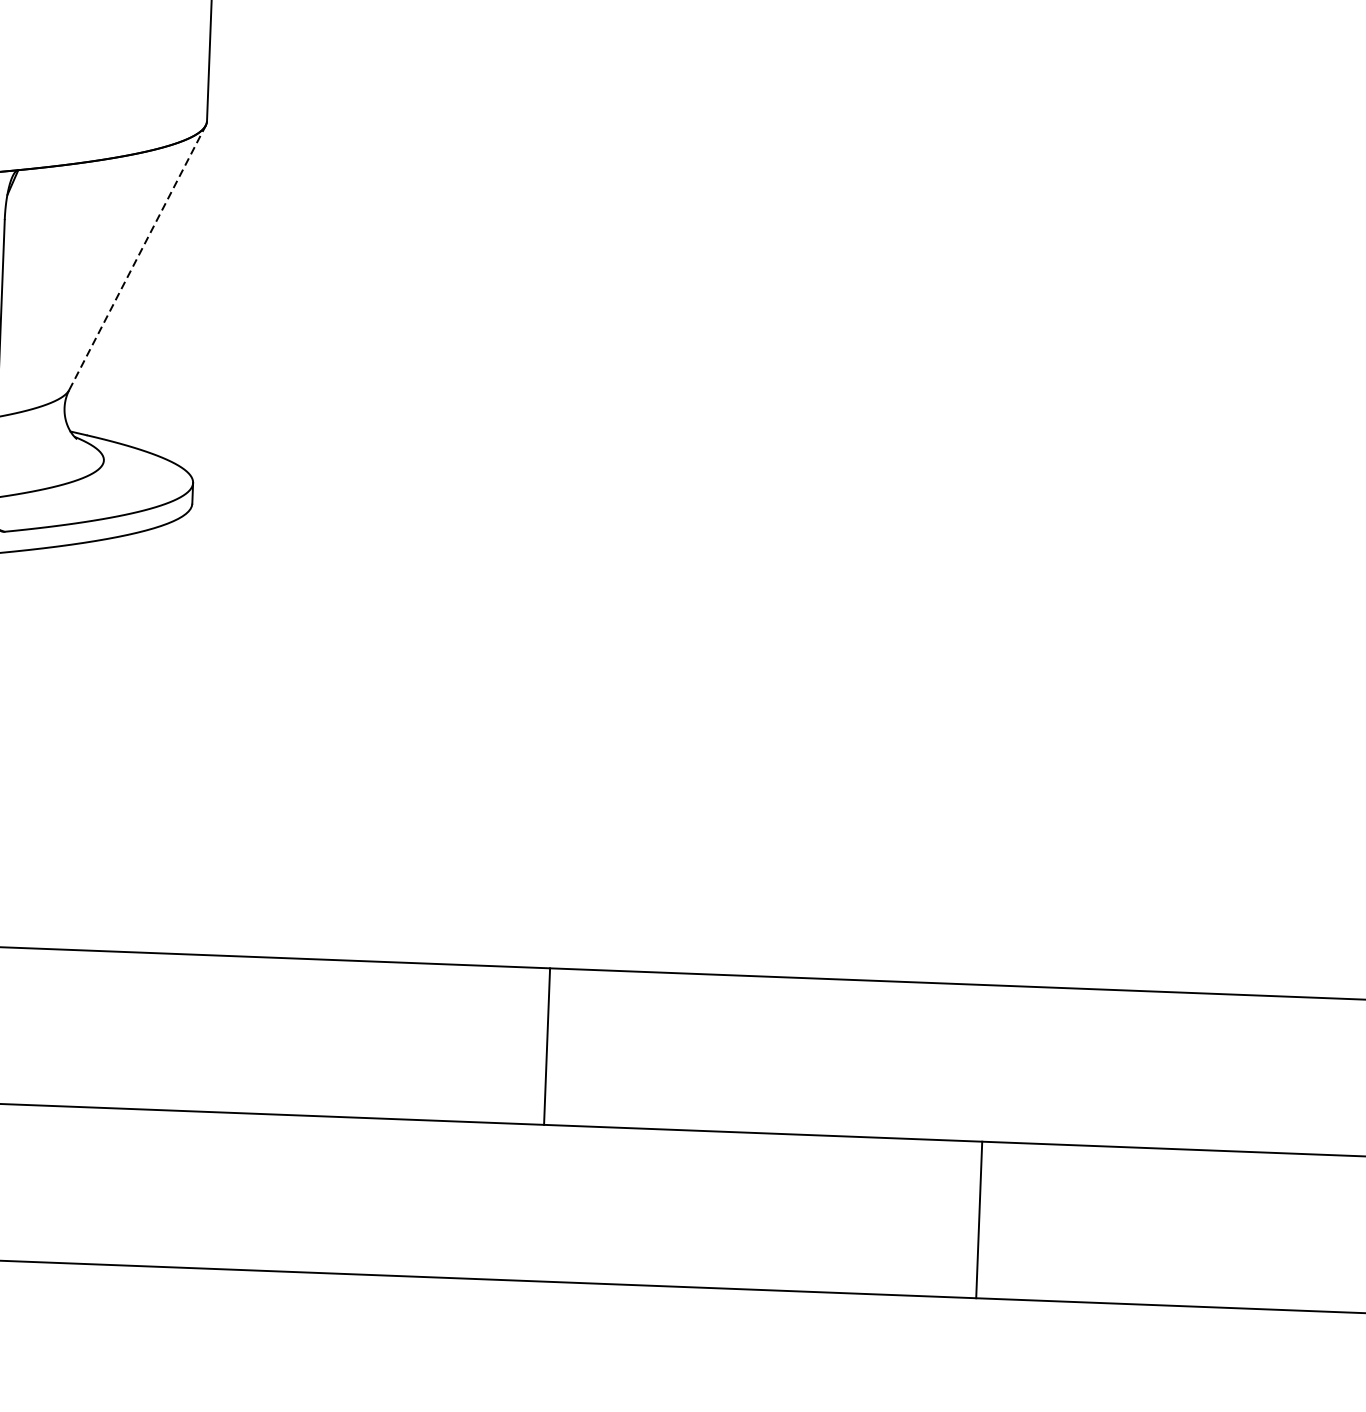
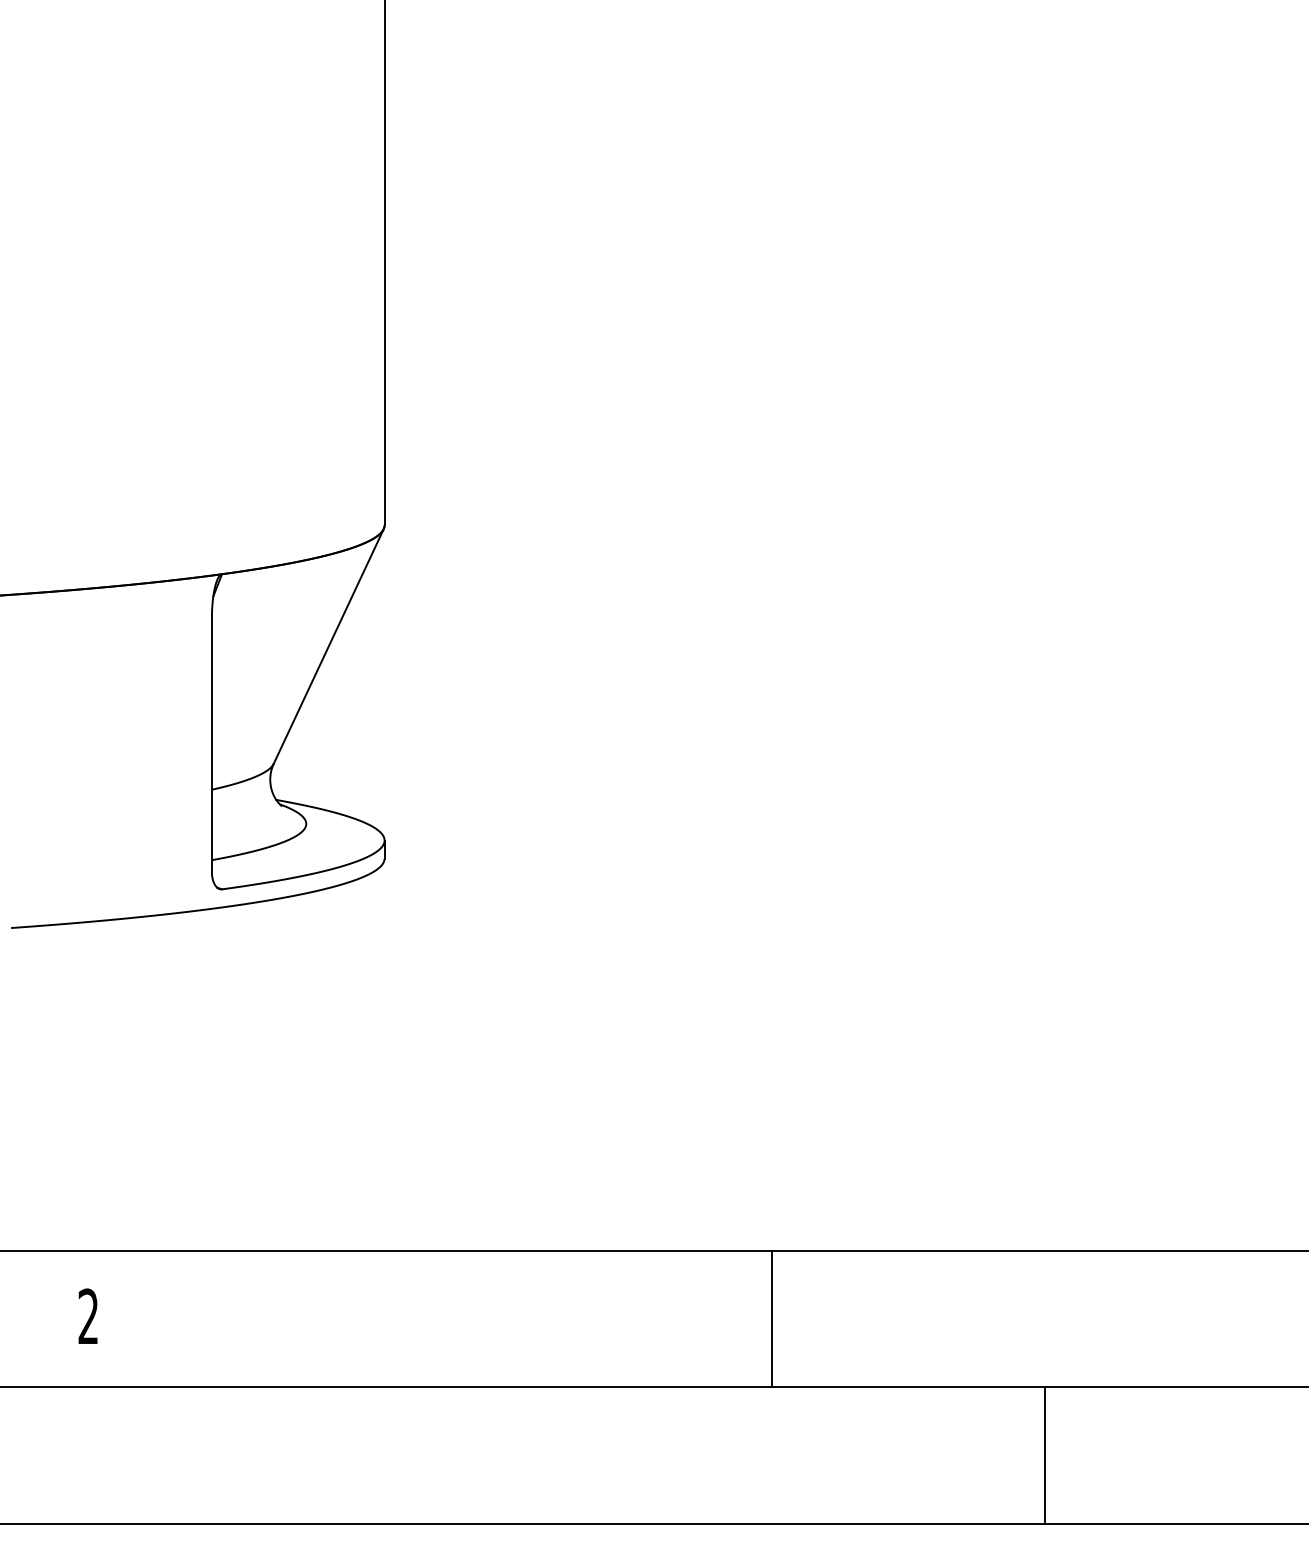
line: (137, 257) -> (328, 646), dashed -> solid
line: (547, 1045) -> (772, 1318), moved
line: (979, 1219) -> (1045, 1455), moved

